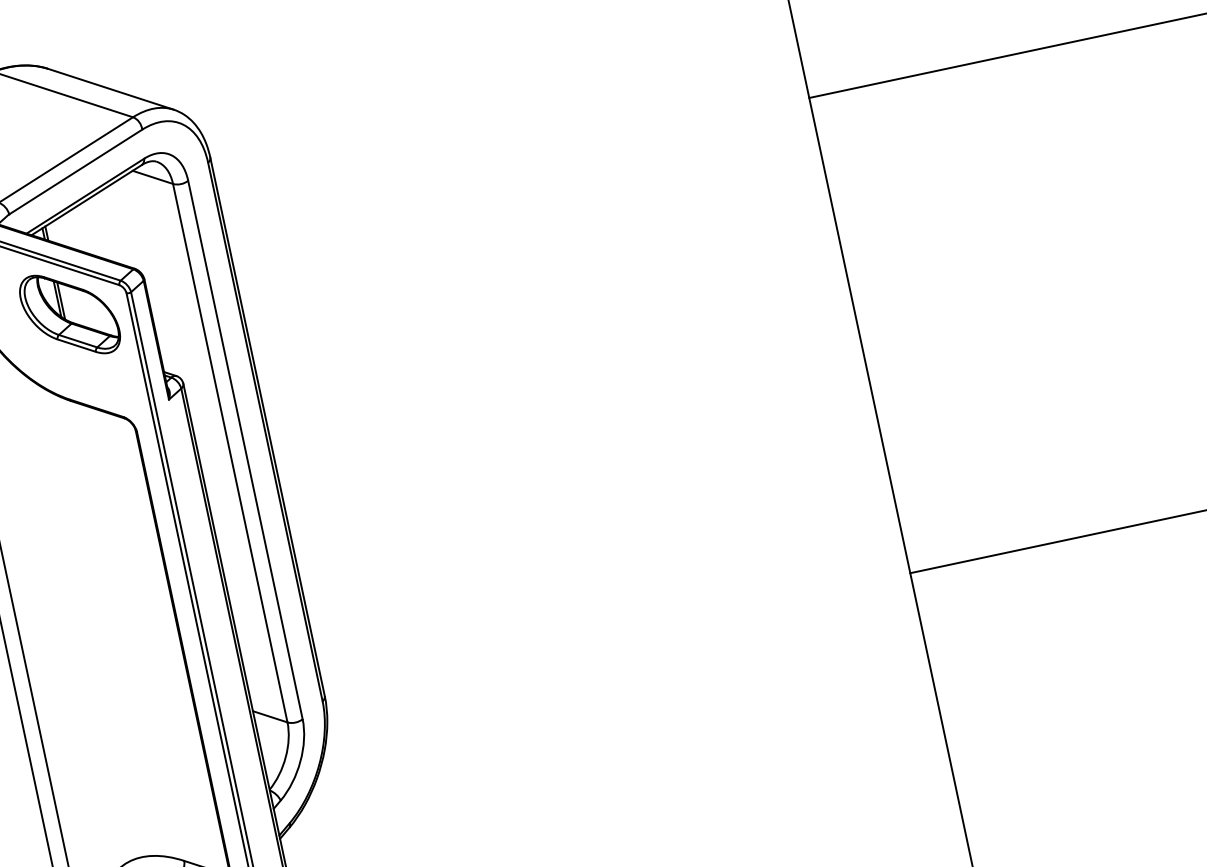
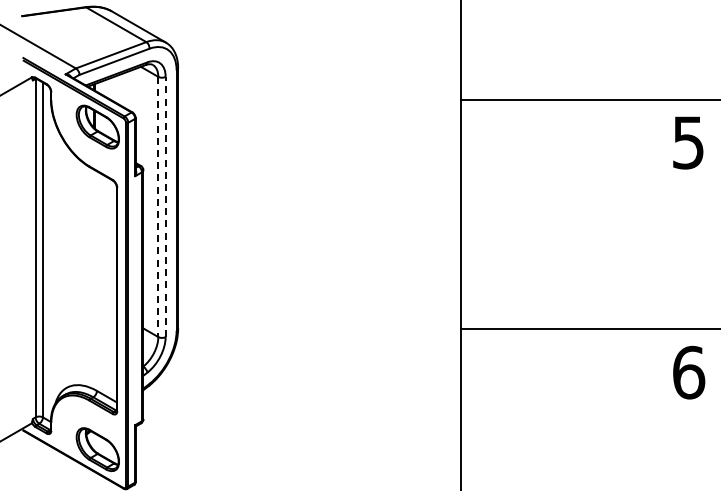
line: (244, 449) -> (165, 206), solid -> dashed
line: (230, 454) -> (158, 207), solid -> dashed

